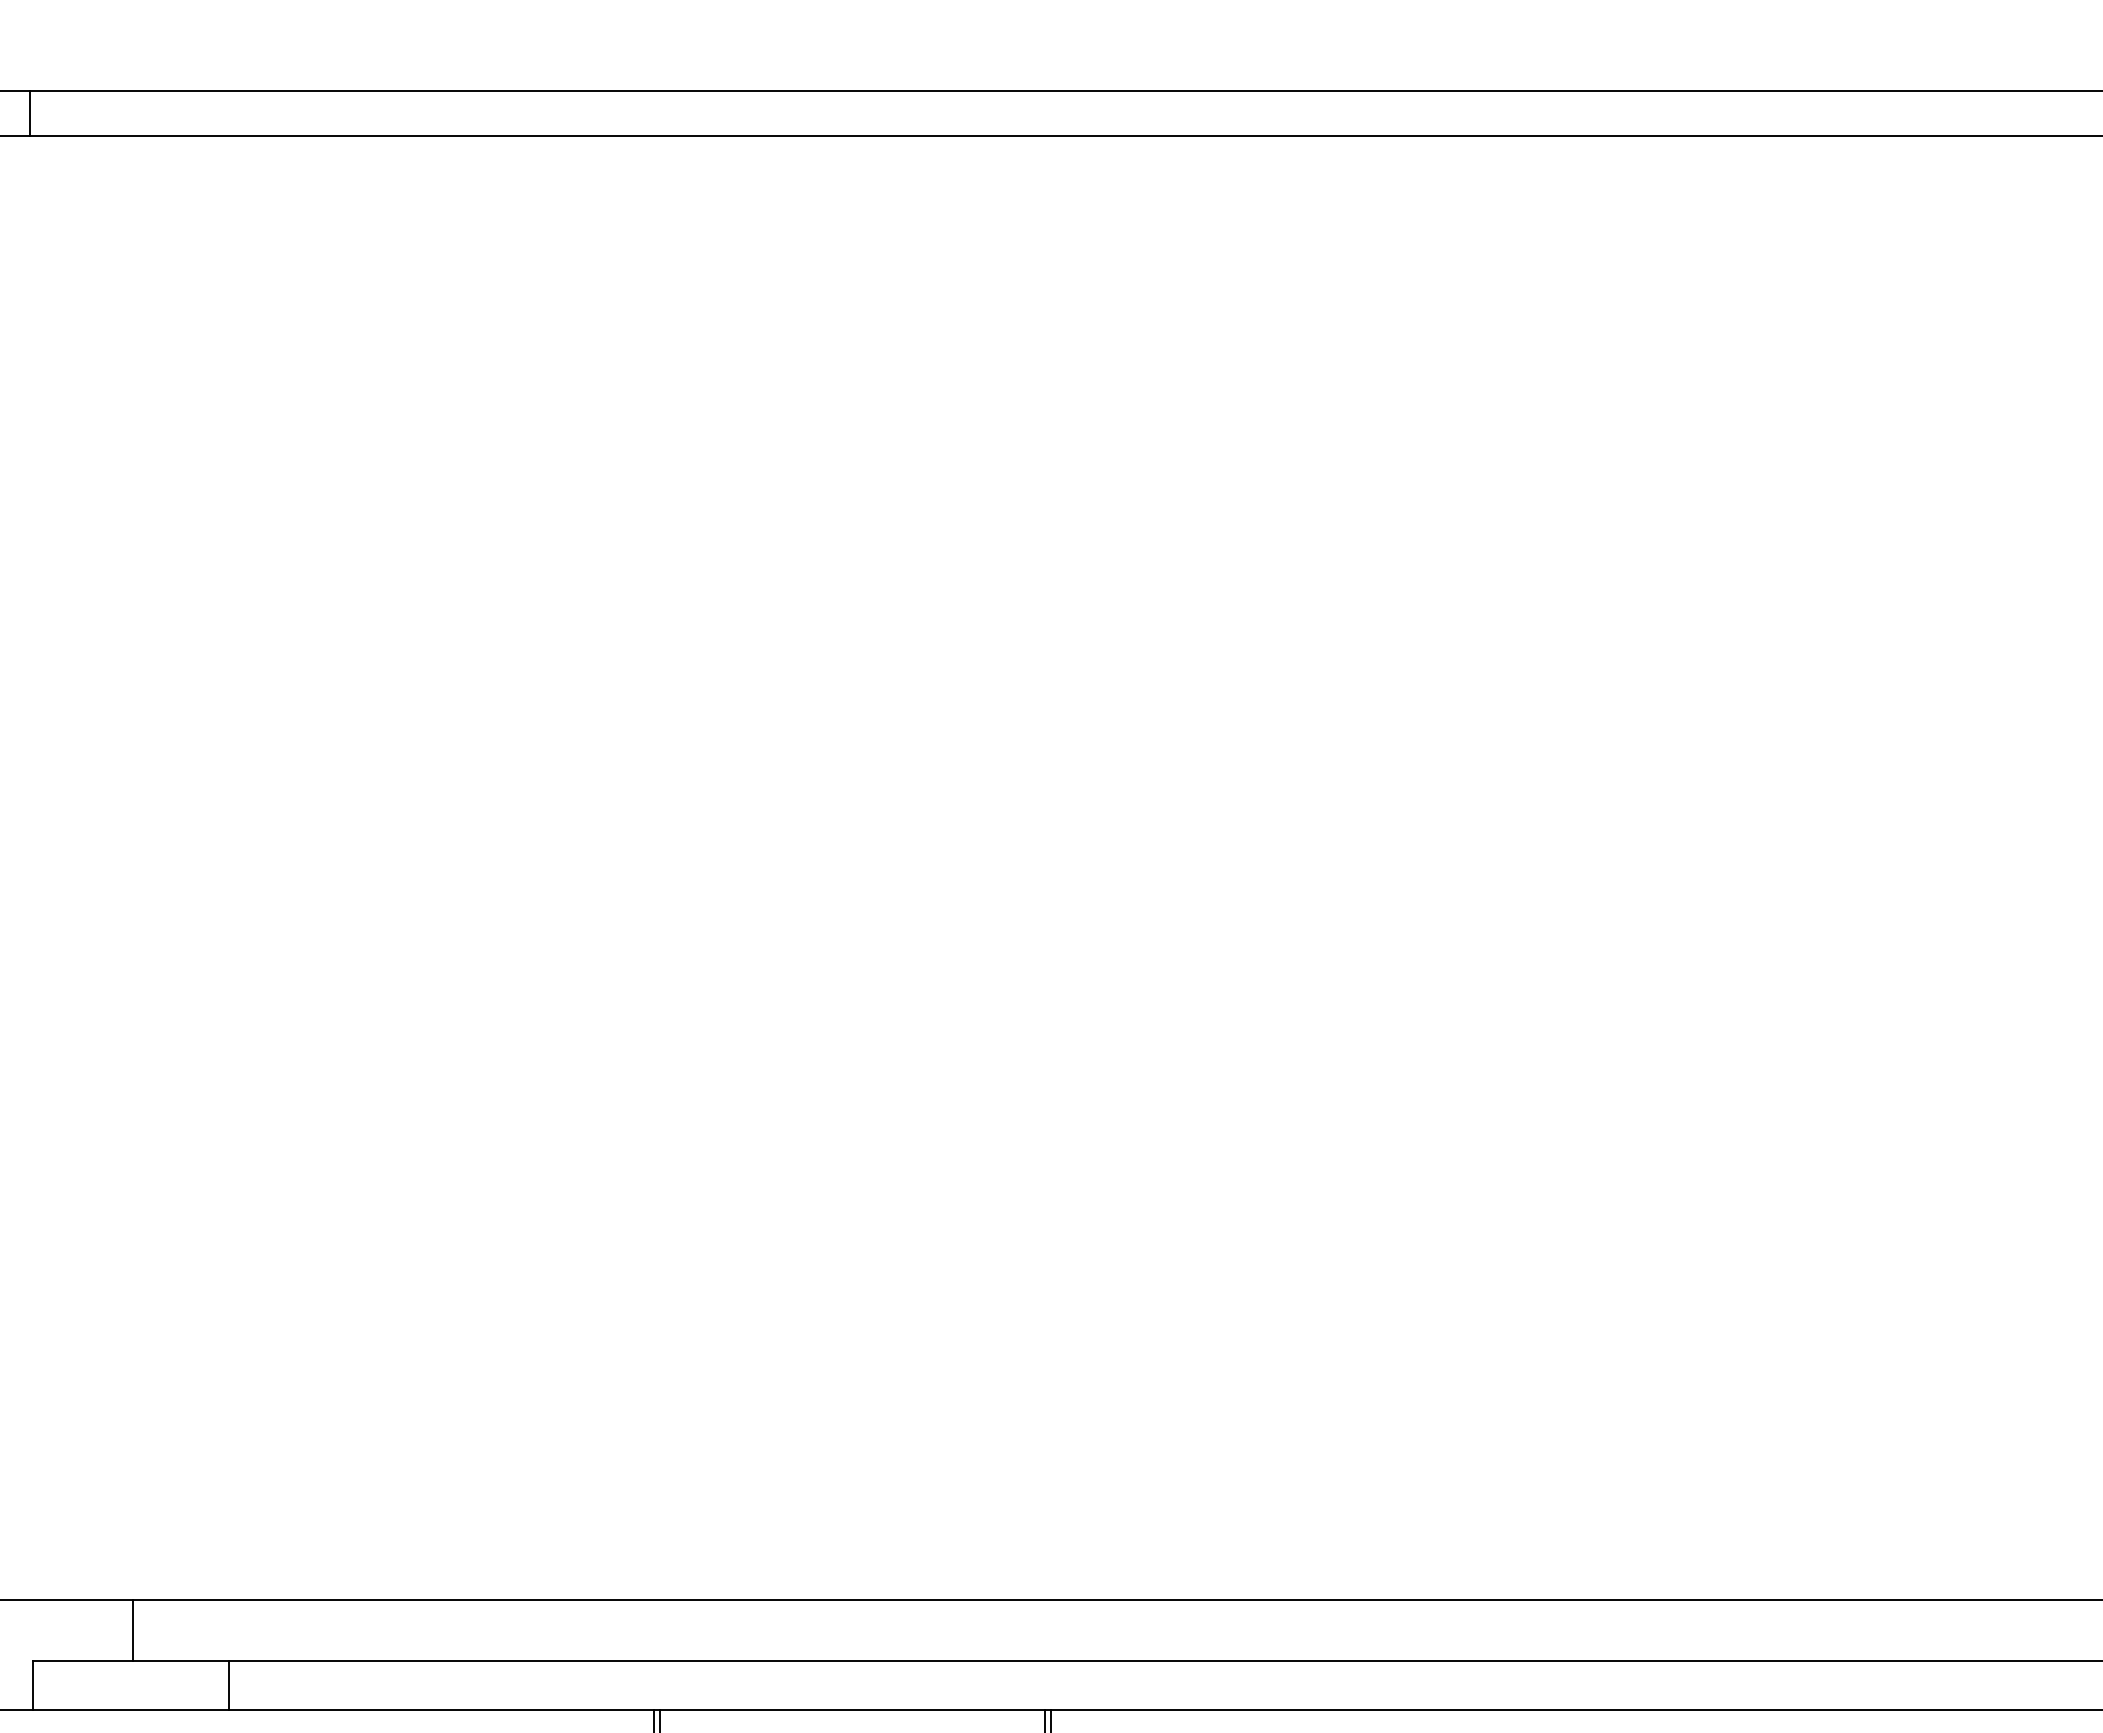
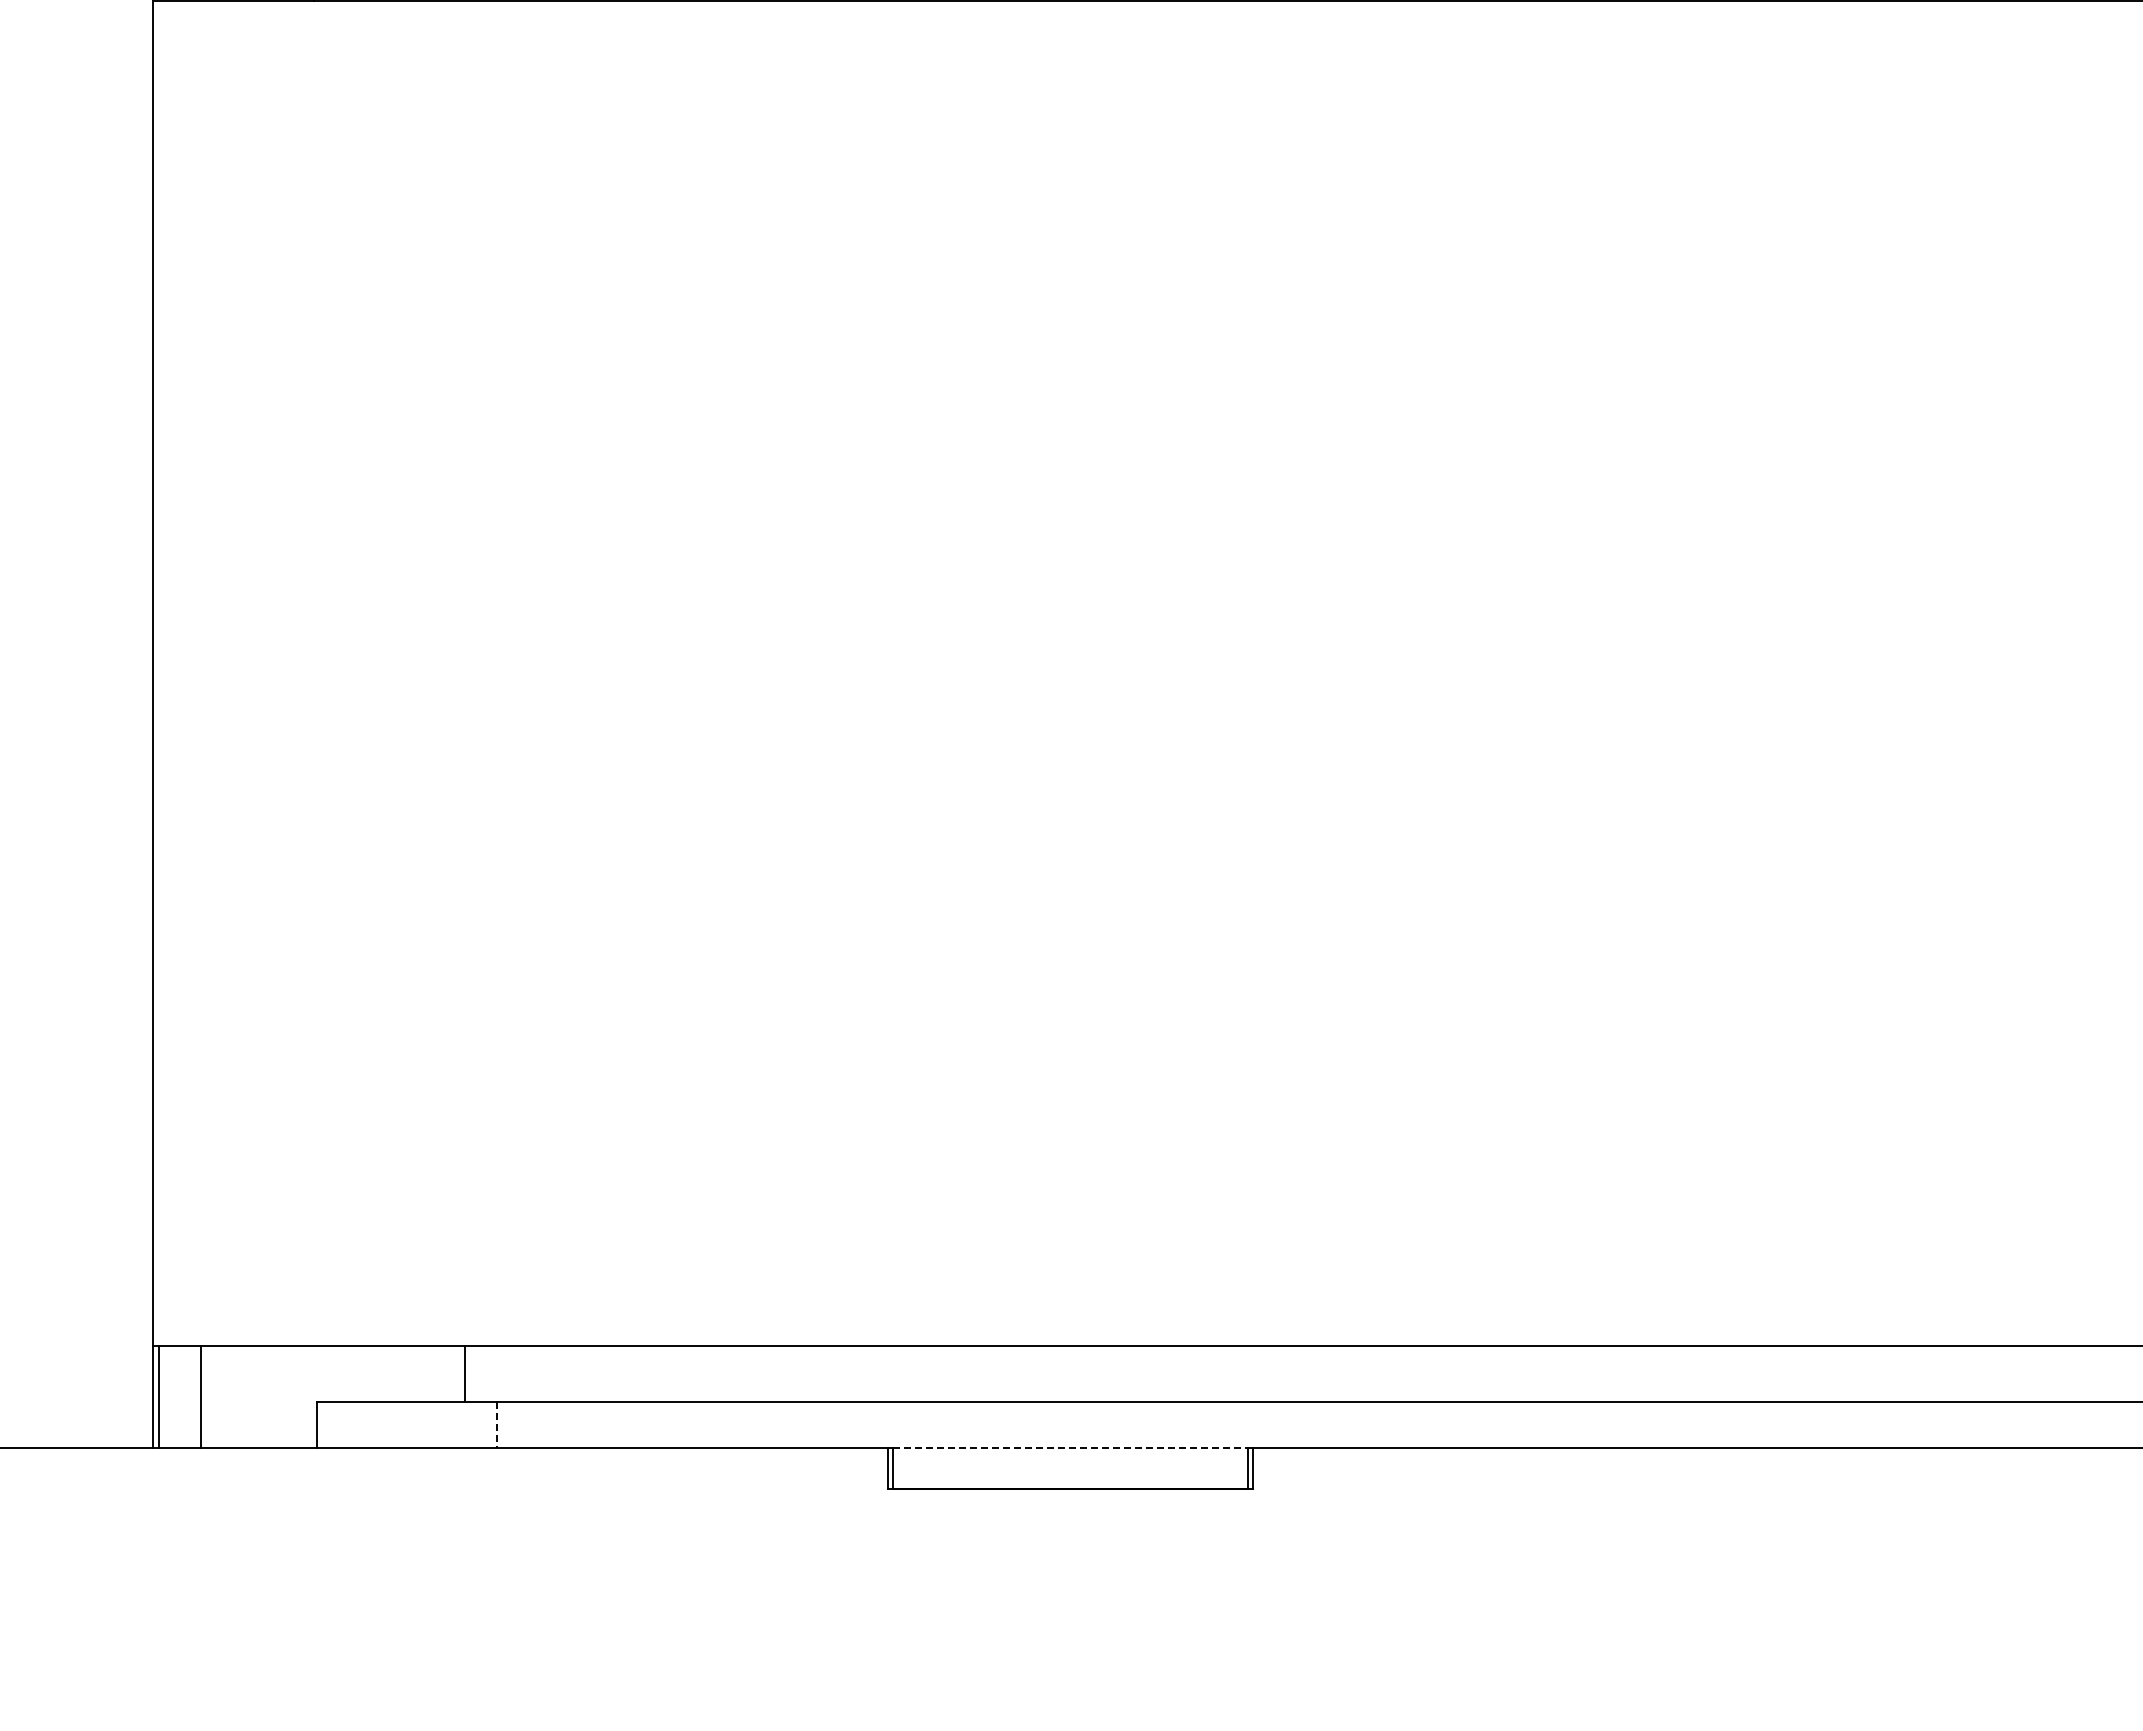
line: (133, 1630) -> (465, 1374), moved
line: (229, 1685) -> (497, 1425), solid -> dashed
line: (852, 1709) -> (1070, 1447), solid -> dashed

